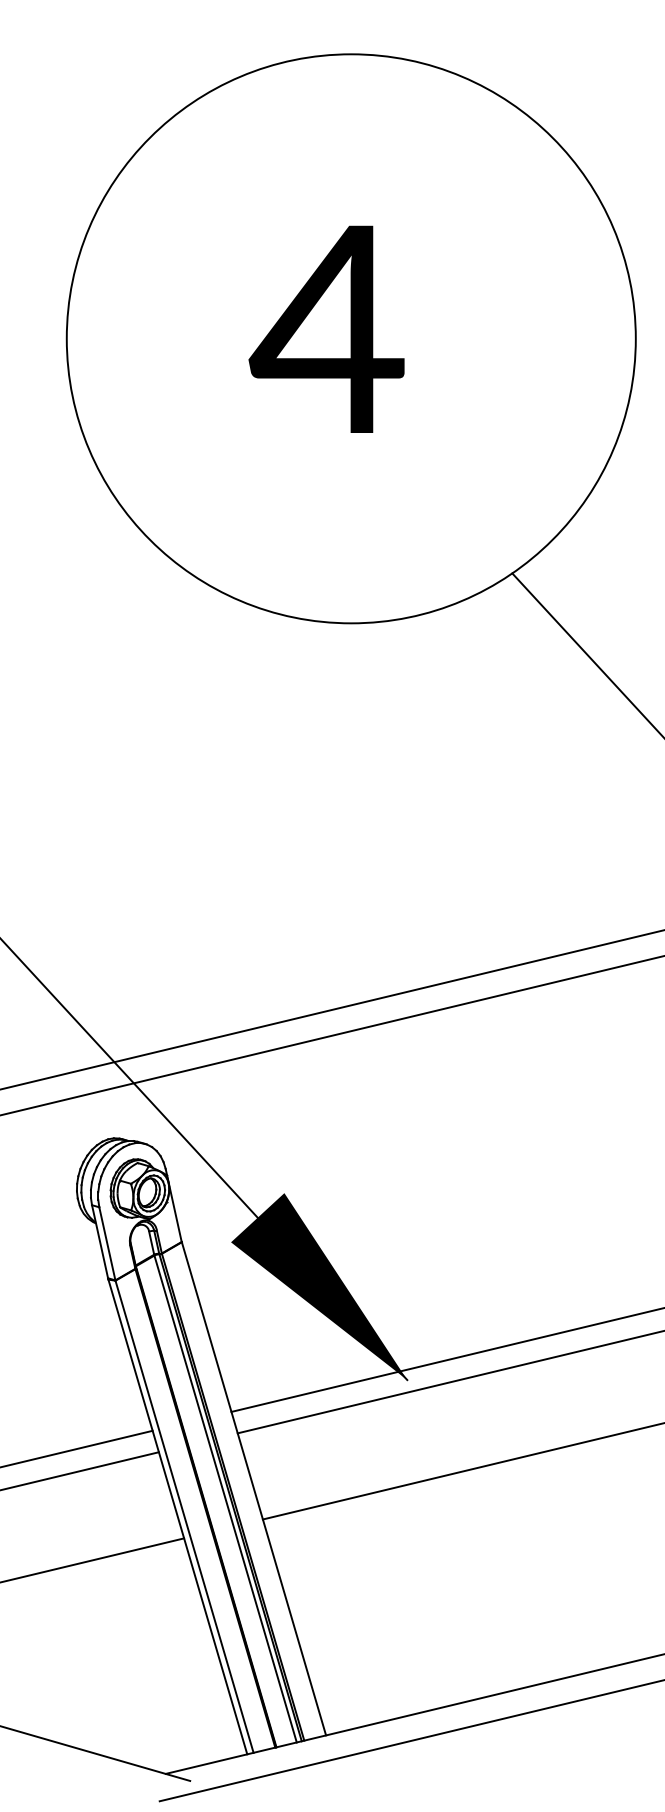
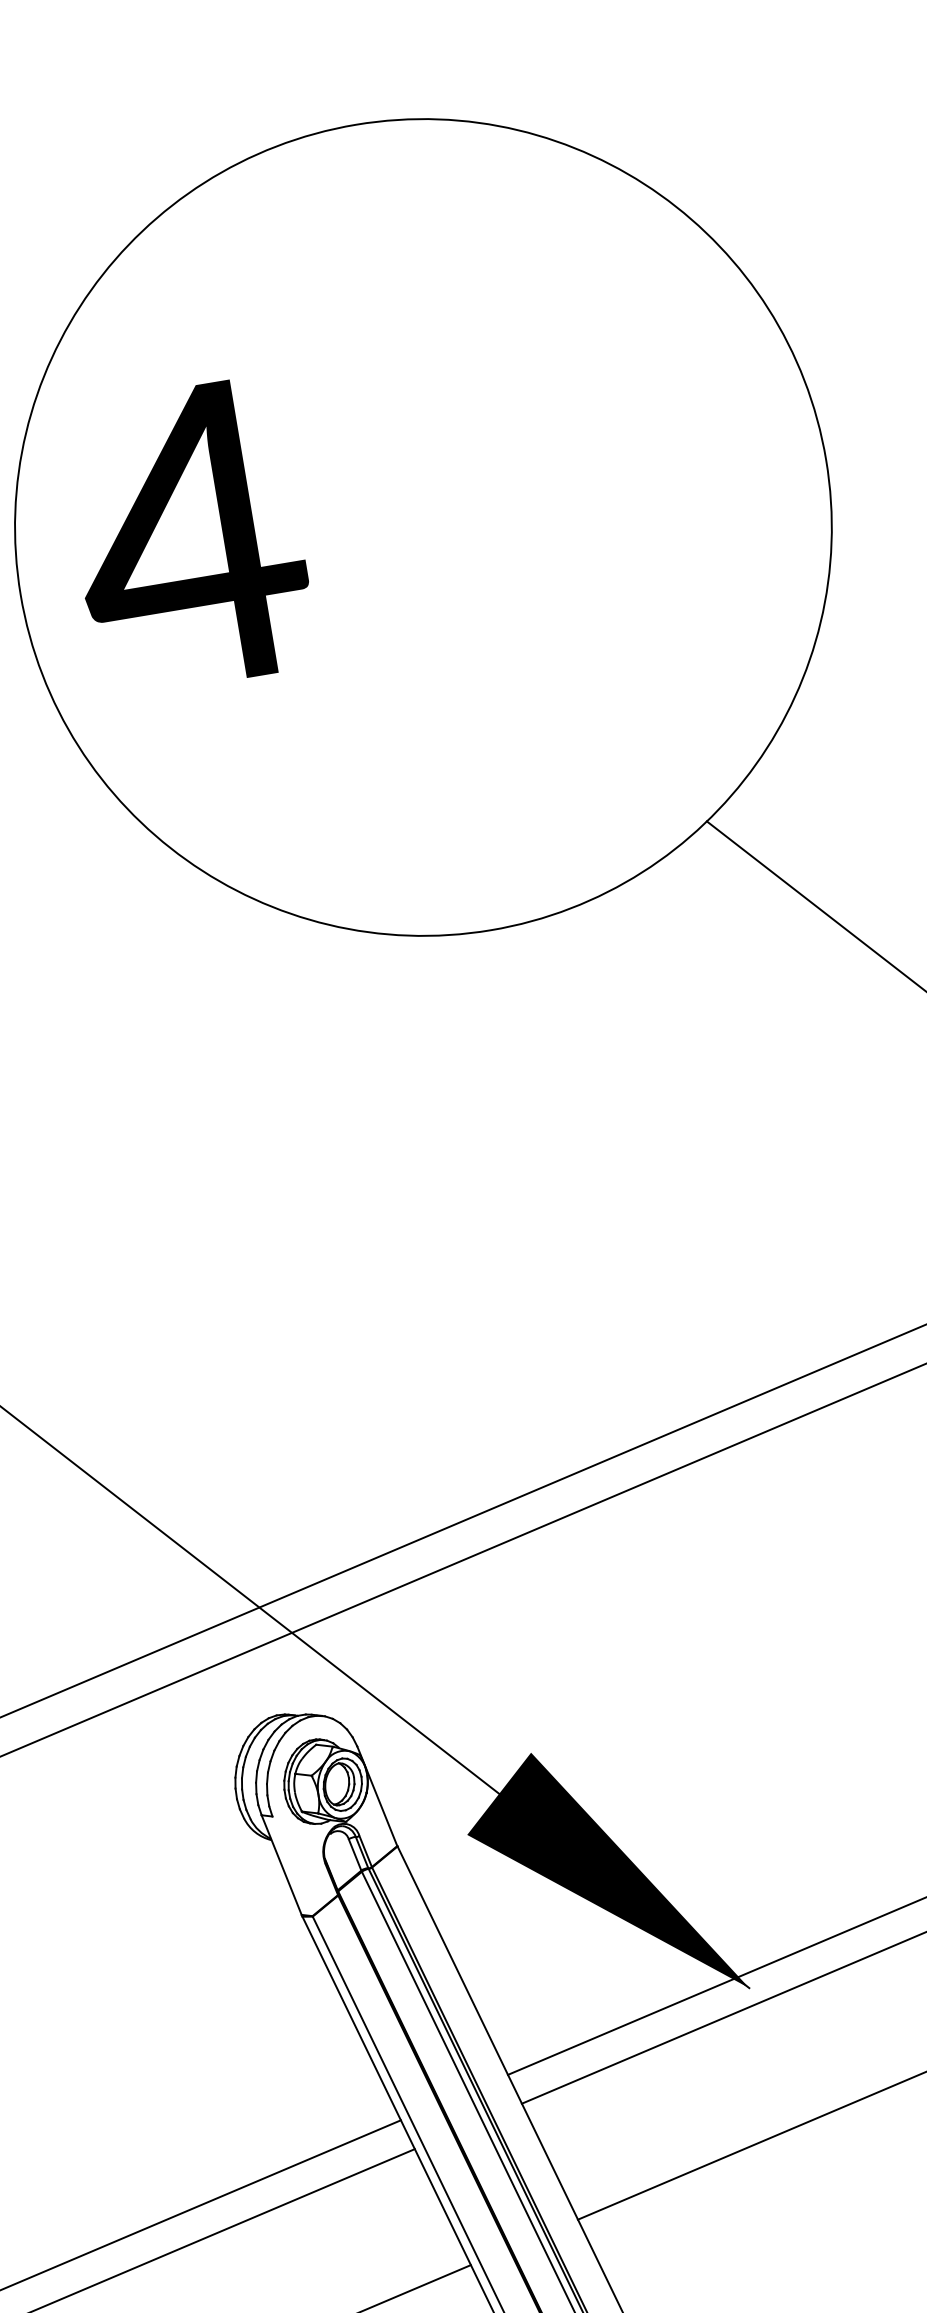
text: (326, 328) -> (187, 535), moved
line: (107, 1243) -> (292, 1865), removed

